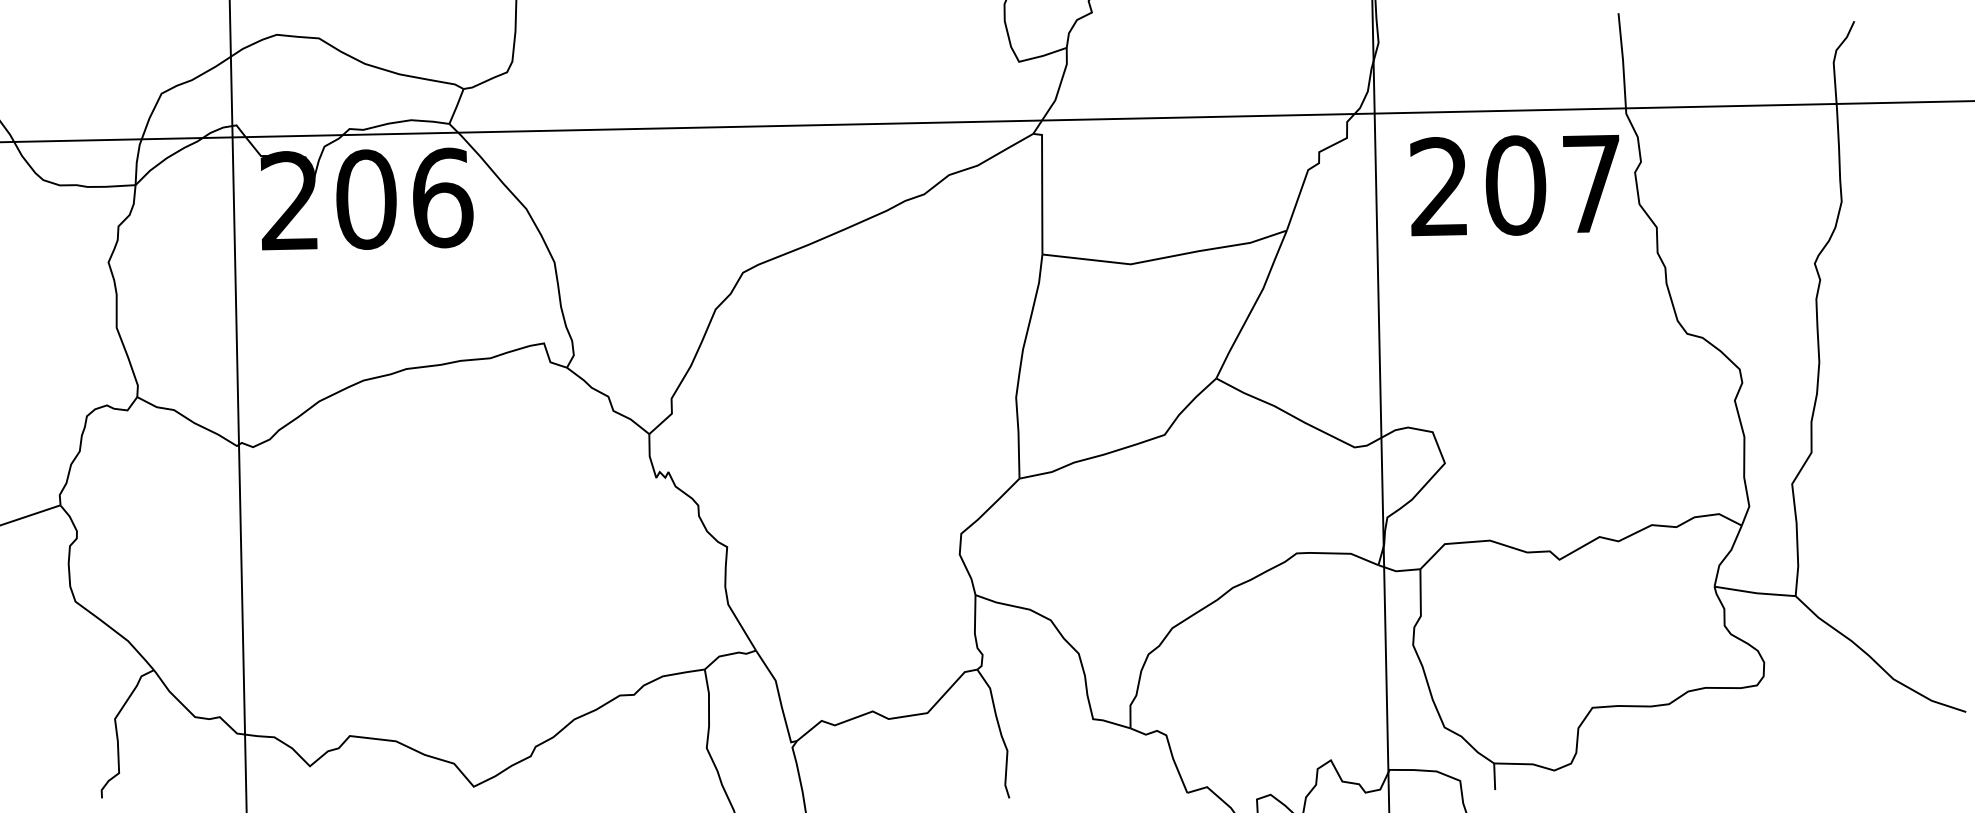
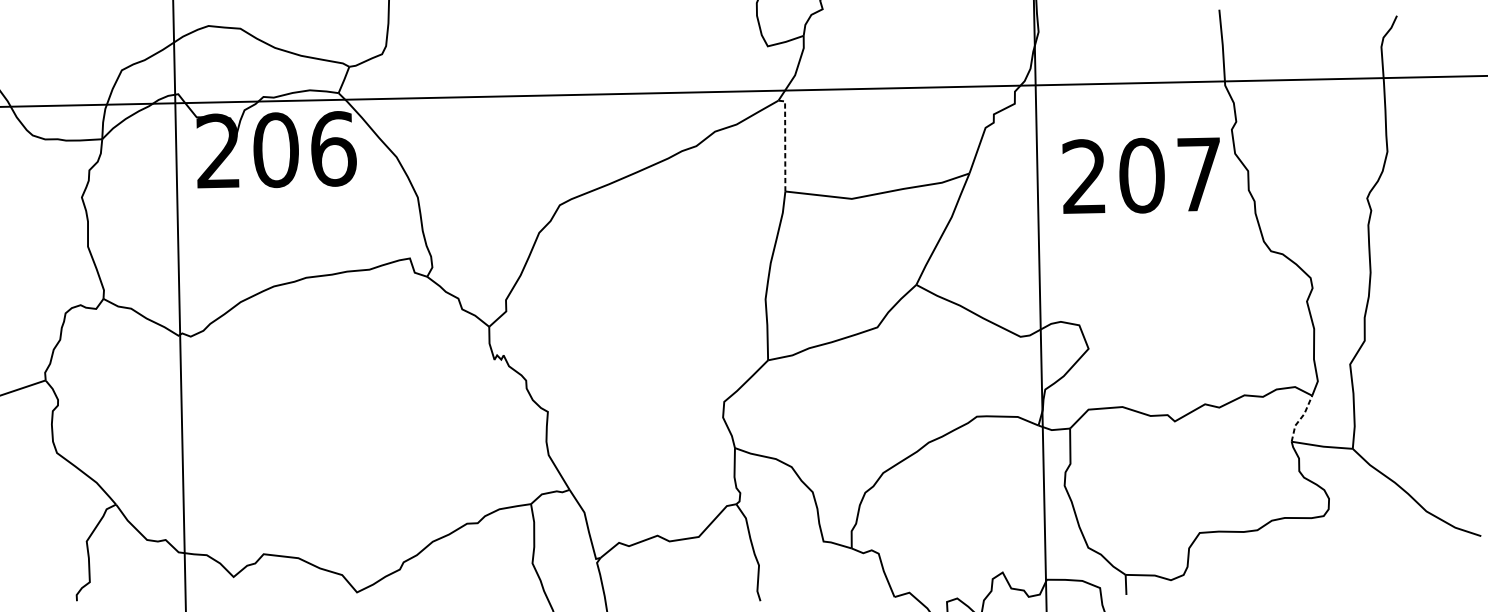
text: (1514, 185) -> (1140, 175), moved
line: (1042, 189) -> (785, 142), solid -> dashed
line: (1727, 555) -> (1301, 418), solid -> dashed

